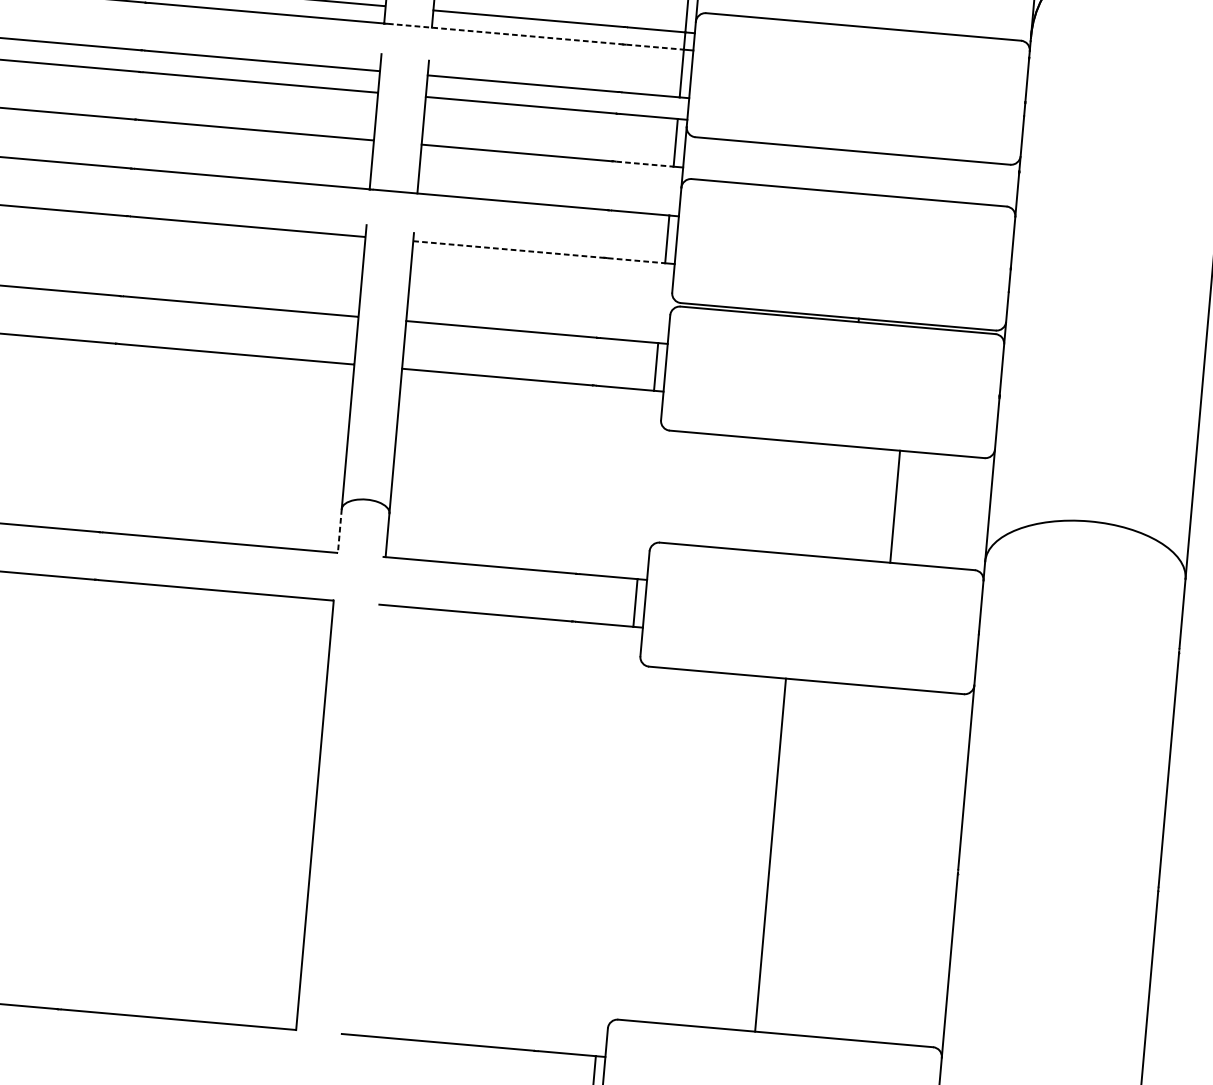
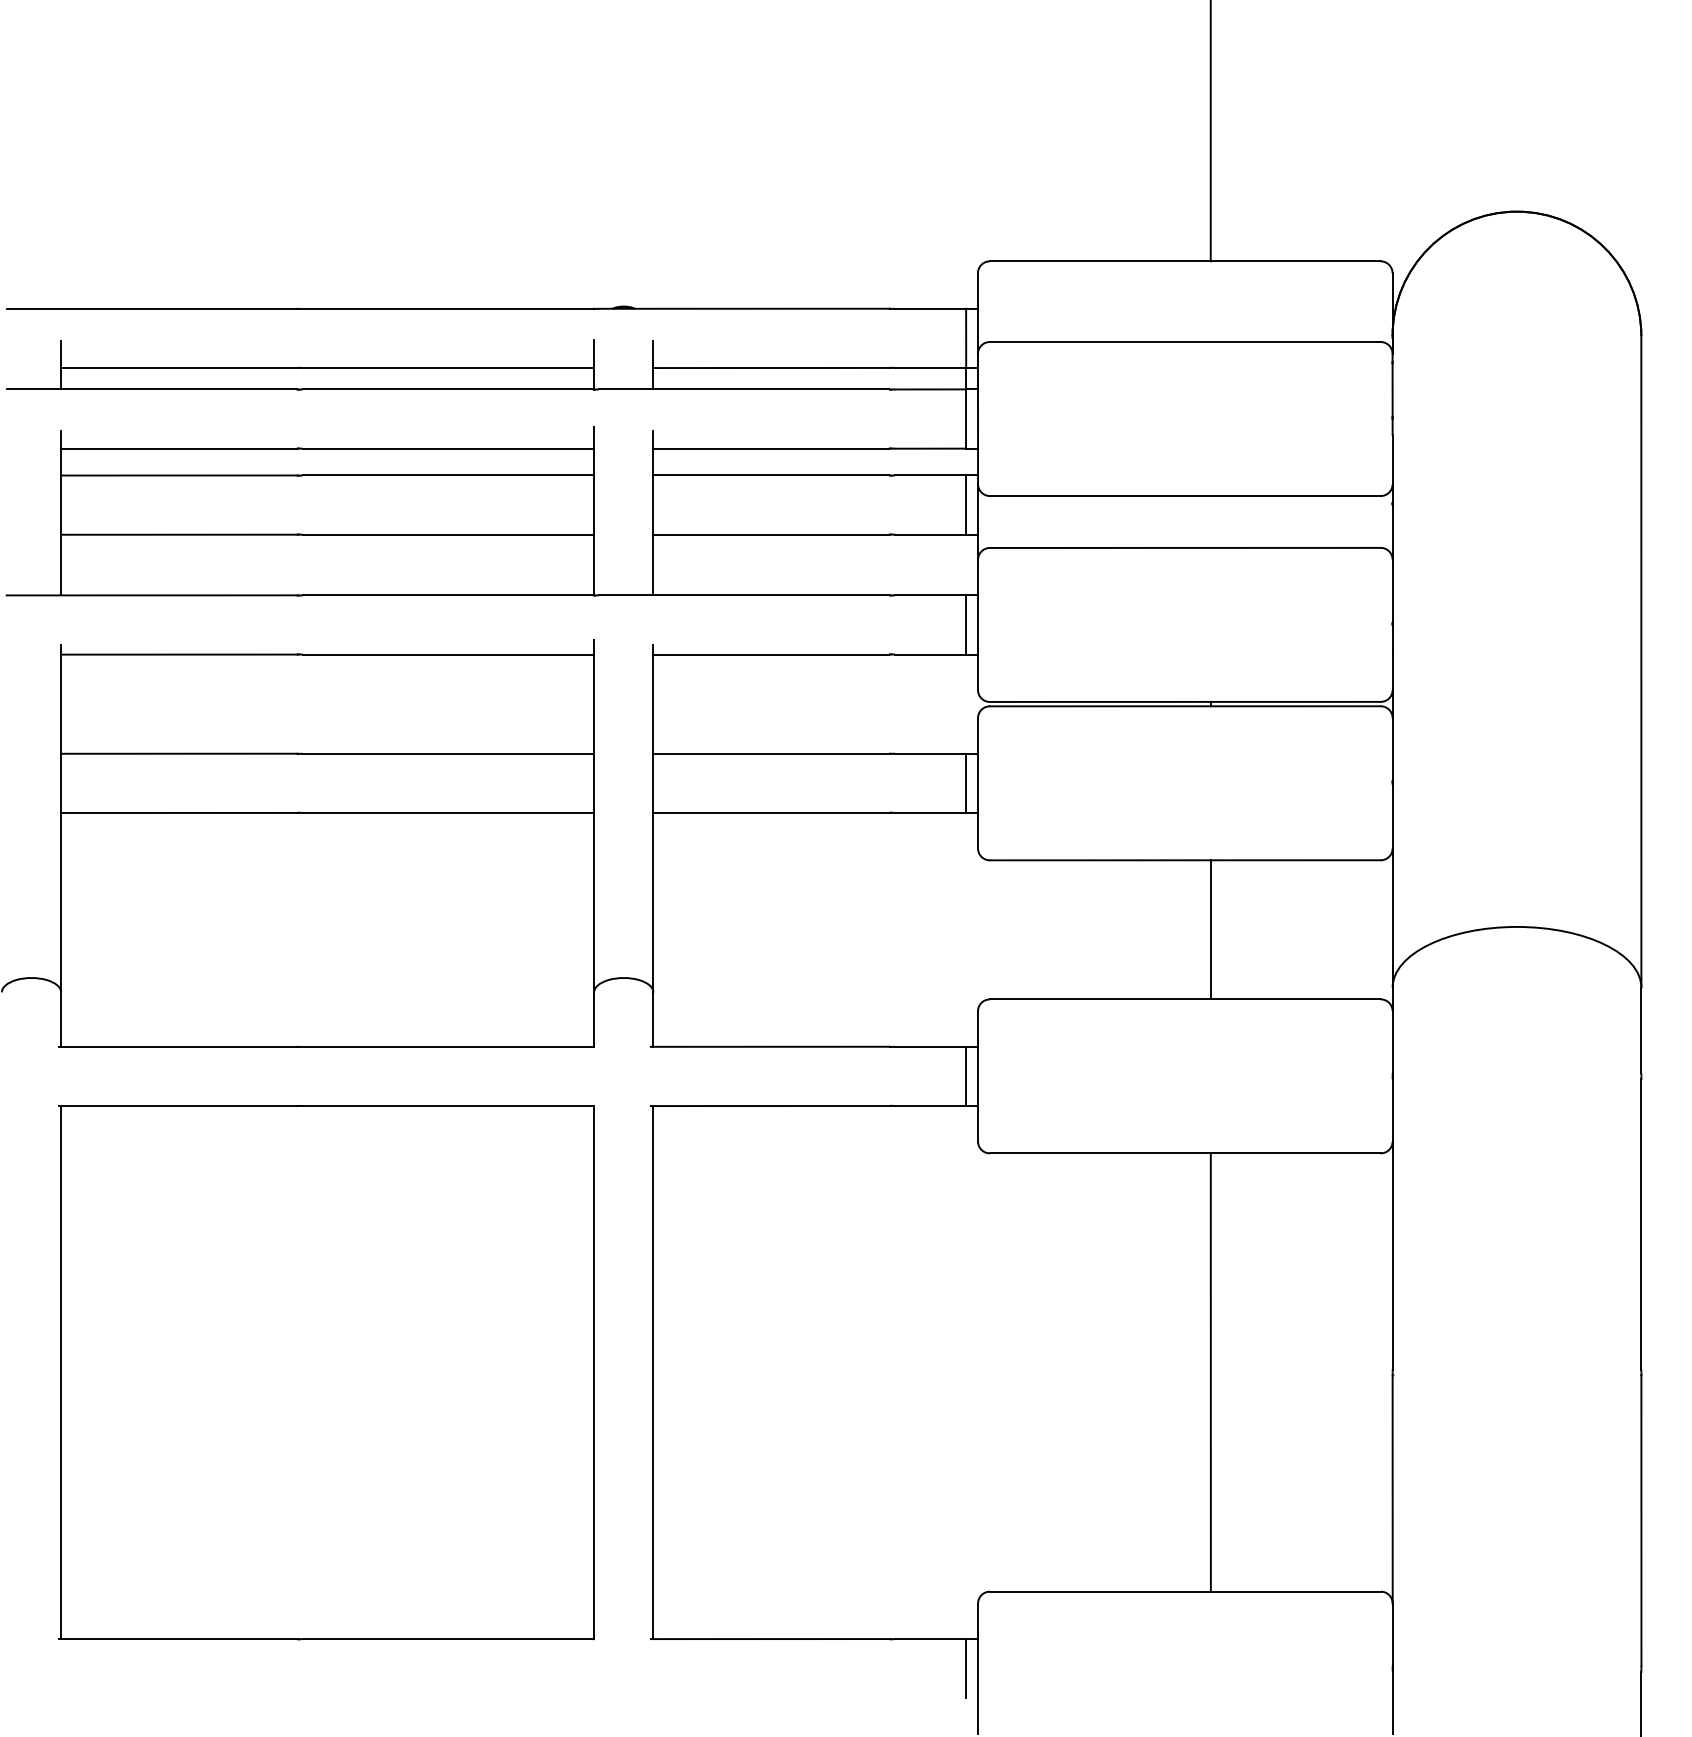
line: (505, 34) -> (744, 389), dashed -> solid
line: (655, 47) -> (930, 389), dashed -> solid
line: (644, 164) -> (930, 534), dashed -> solid
line: (508, 249) -> (771, 654), dashed -> solid
line: (636, 260) -> (930, 654), dashed -> solid
line: (894, 506) -> (1210, 929), moved
line: (340, 531) -> (594, 1020), dashed -> solid
line: (362, 819) -> (653, 1372), added
line: (770, 855) -> (1210, 1372), moved

